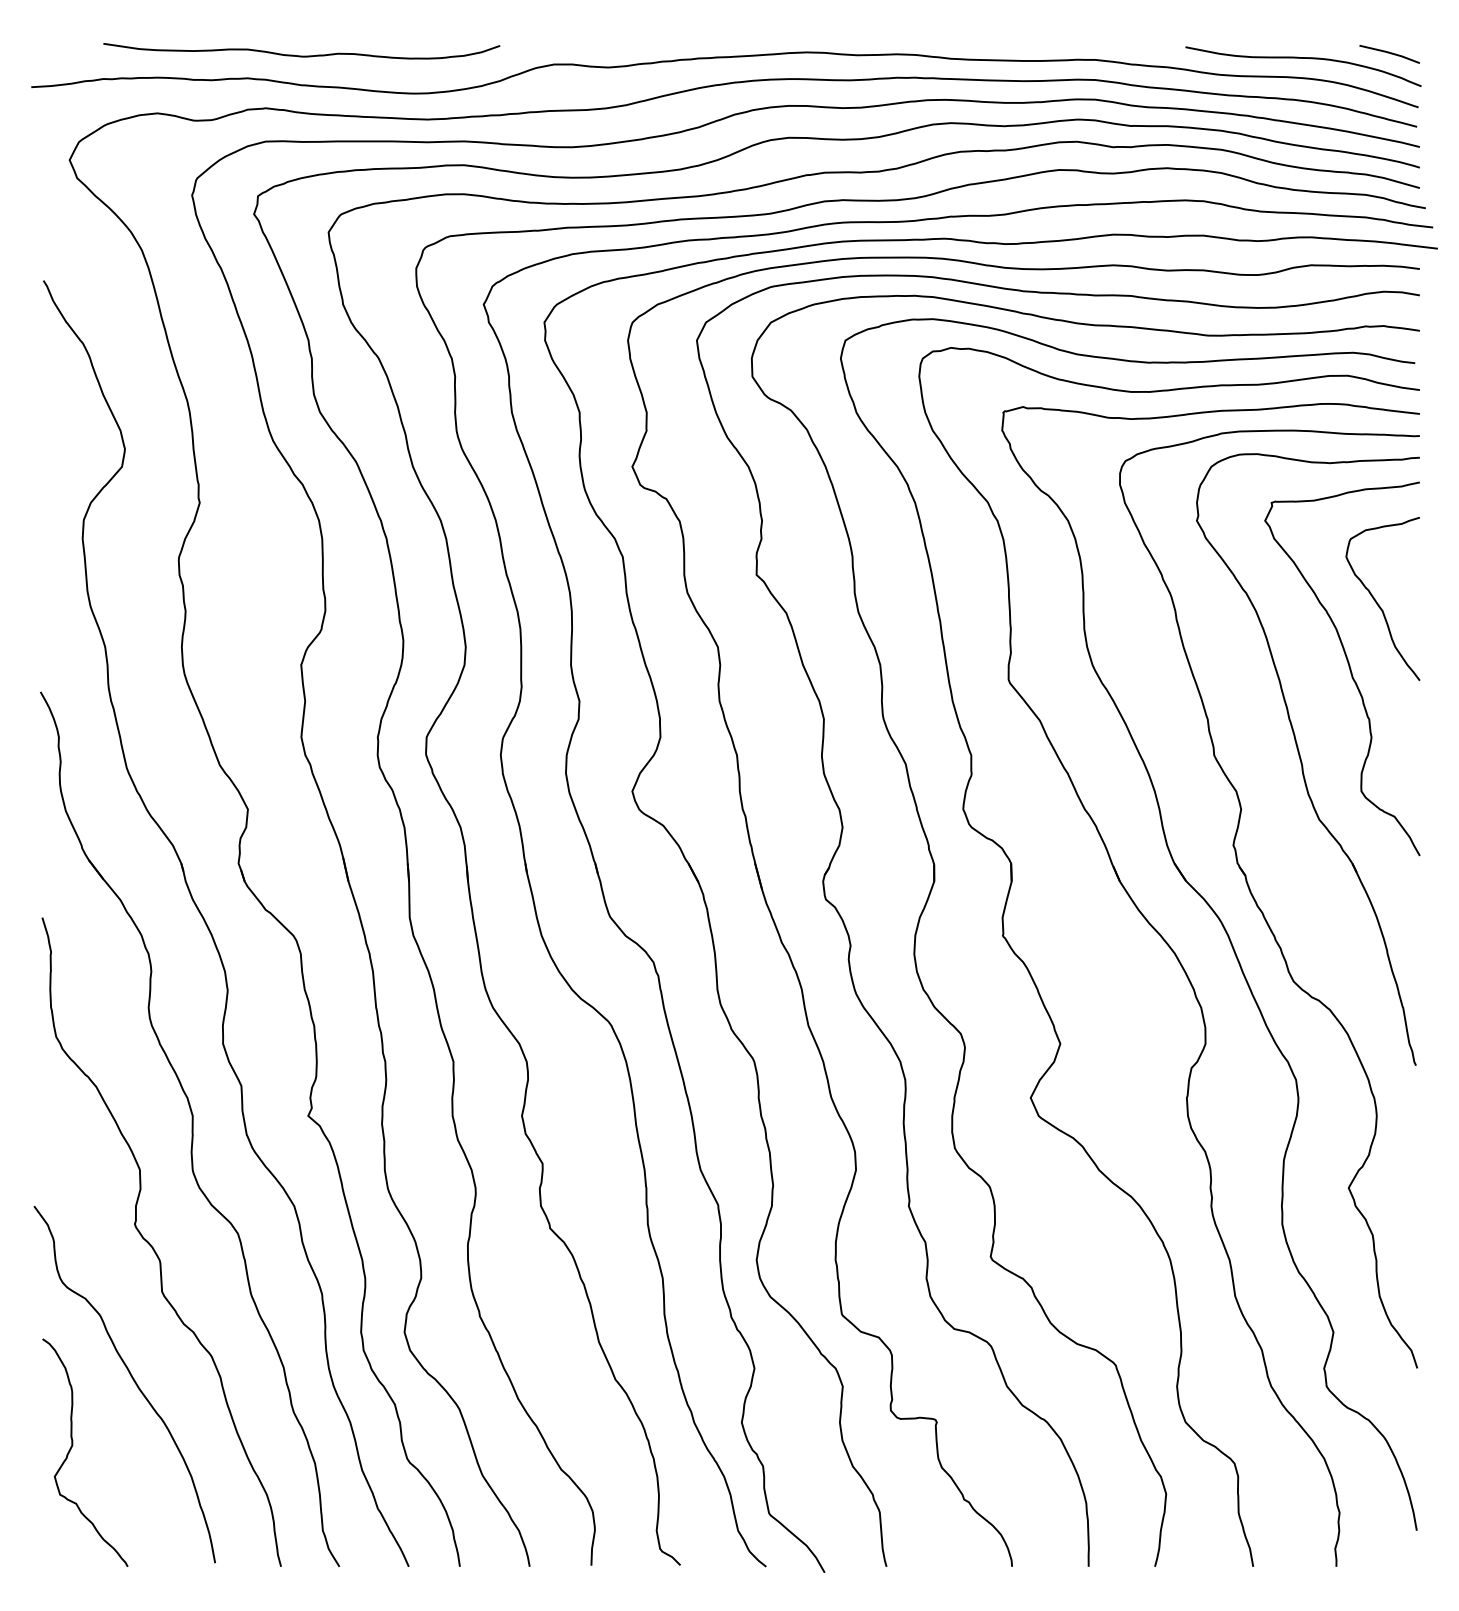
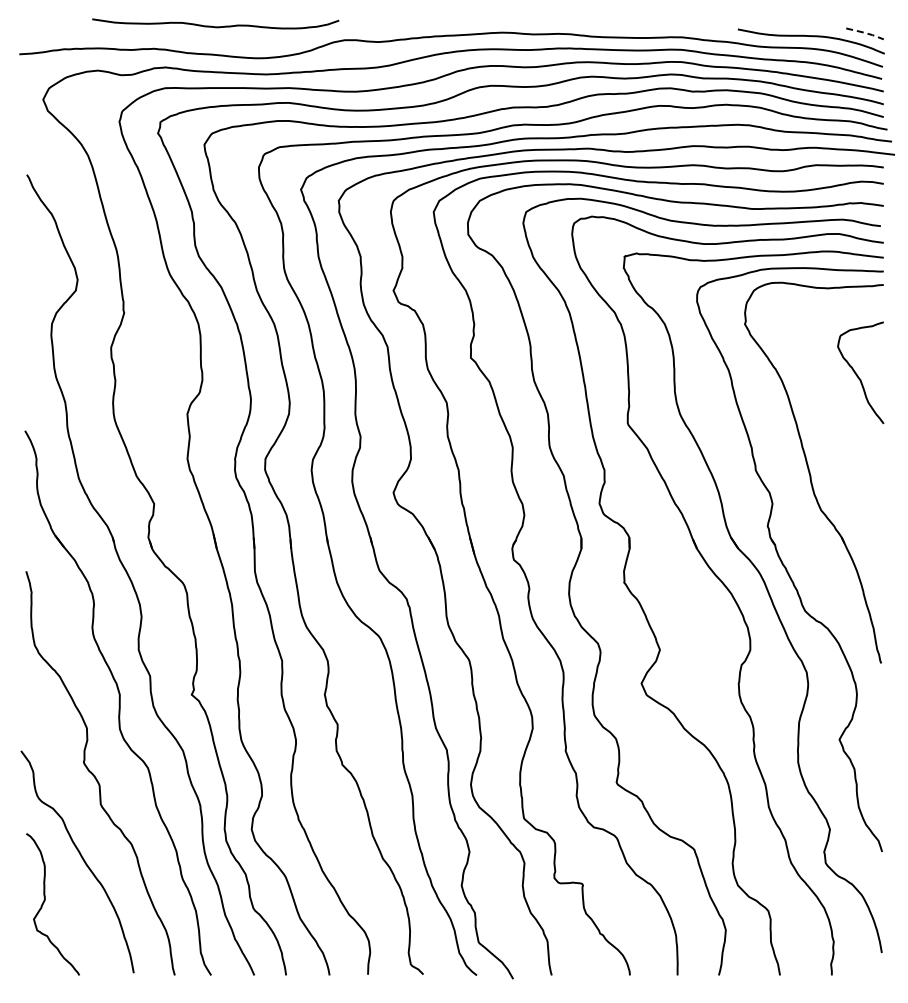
line: (1390, 53) -> (865, 33), solid -> dashed
curve: (301, 55) -> (215, 26), moved
curve: (1347, 664) -> (838, 413), removed

